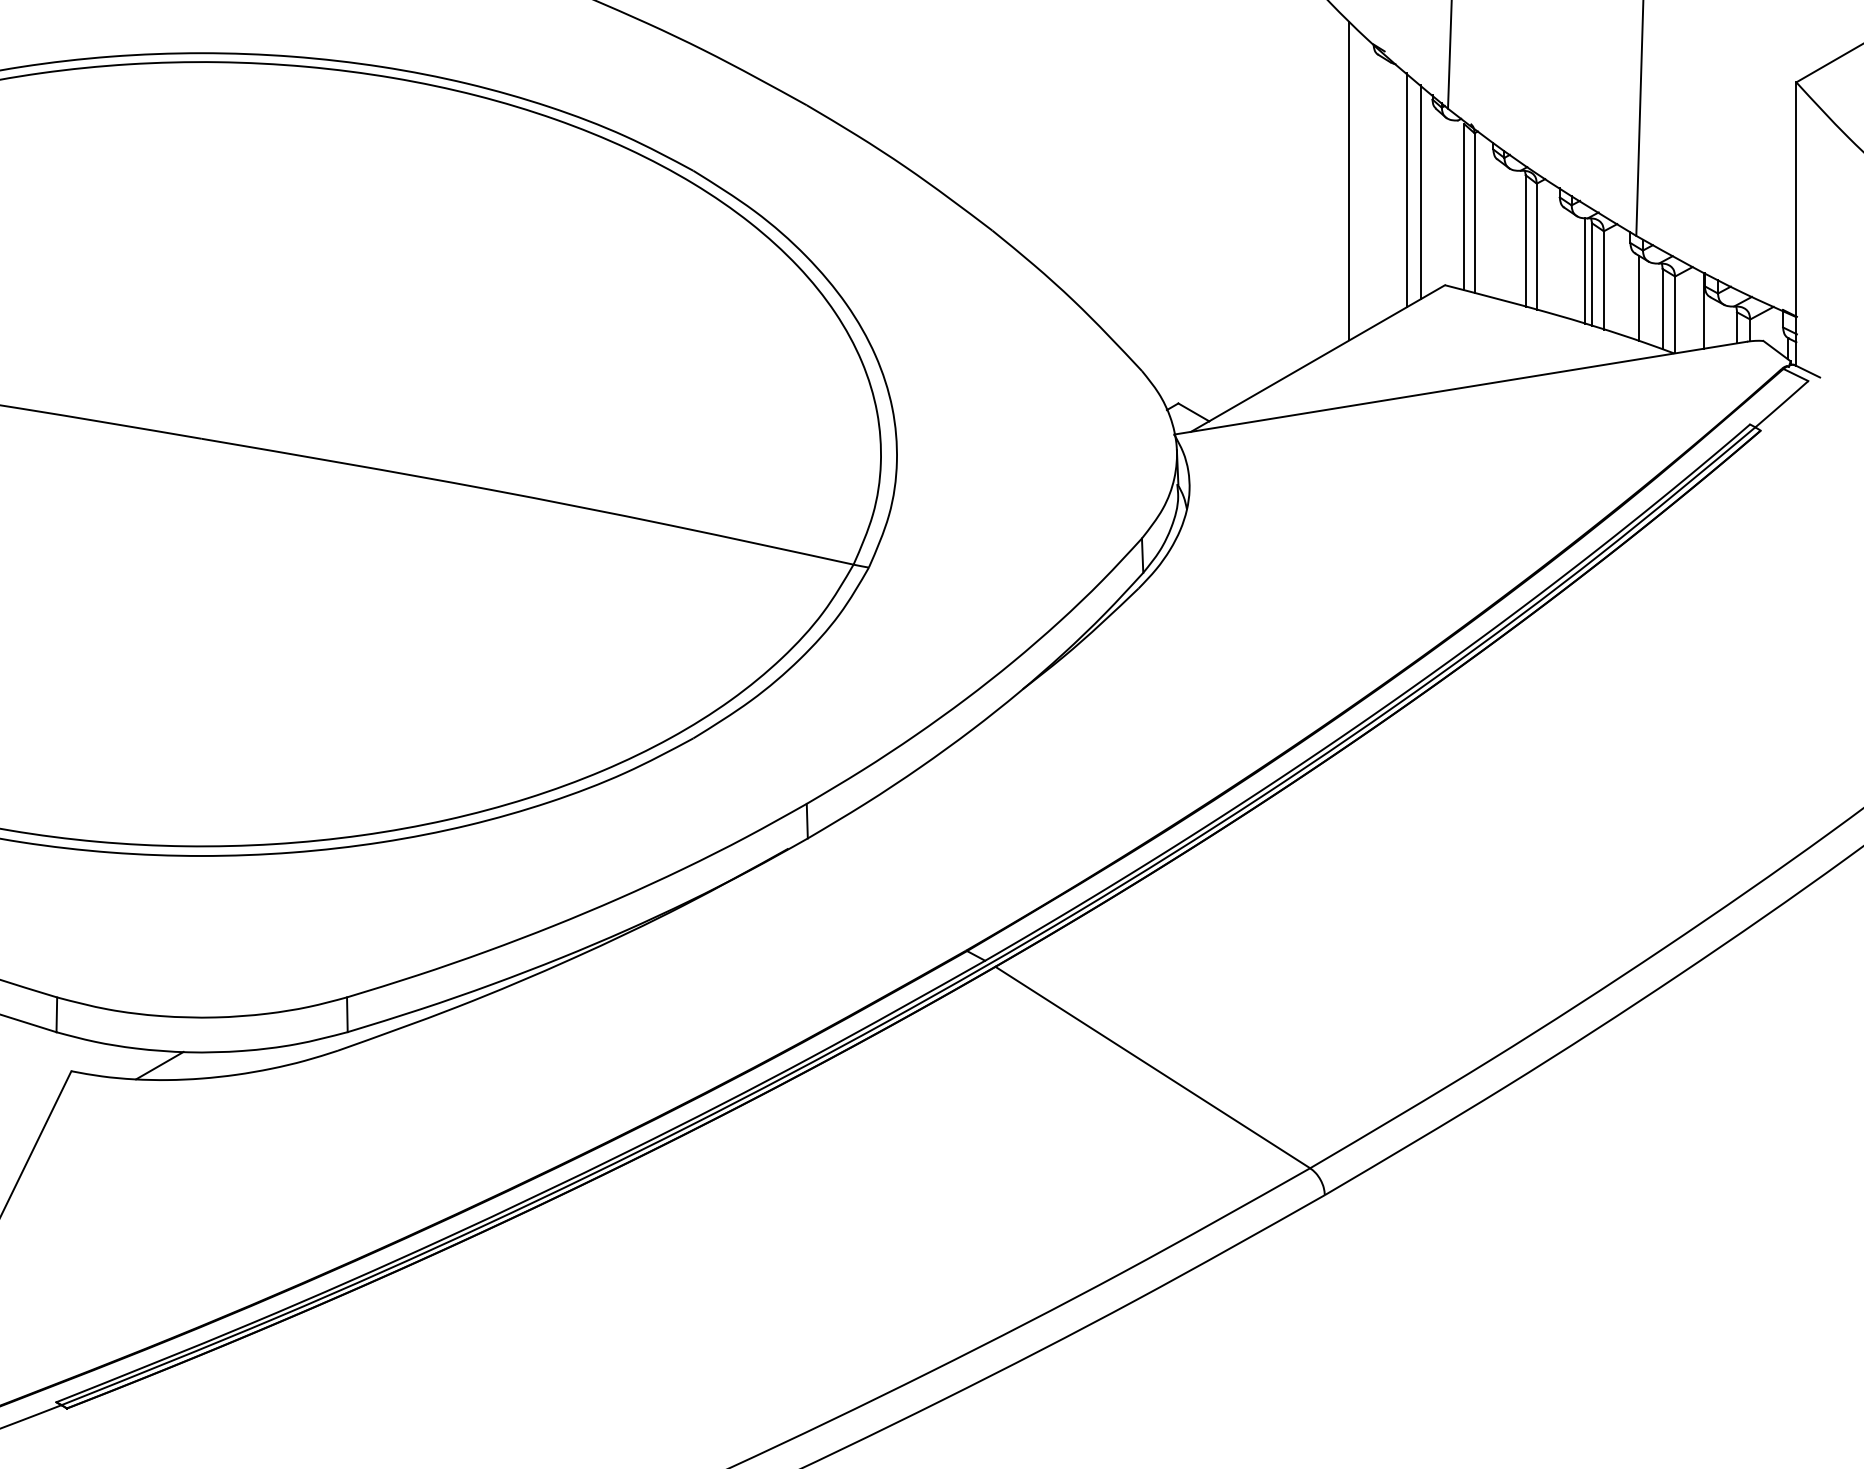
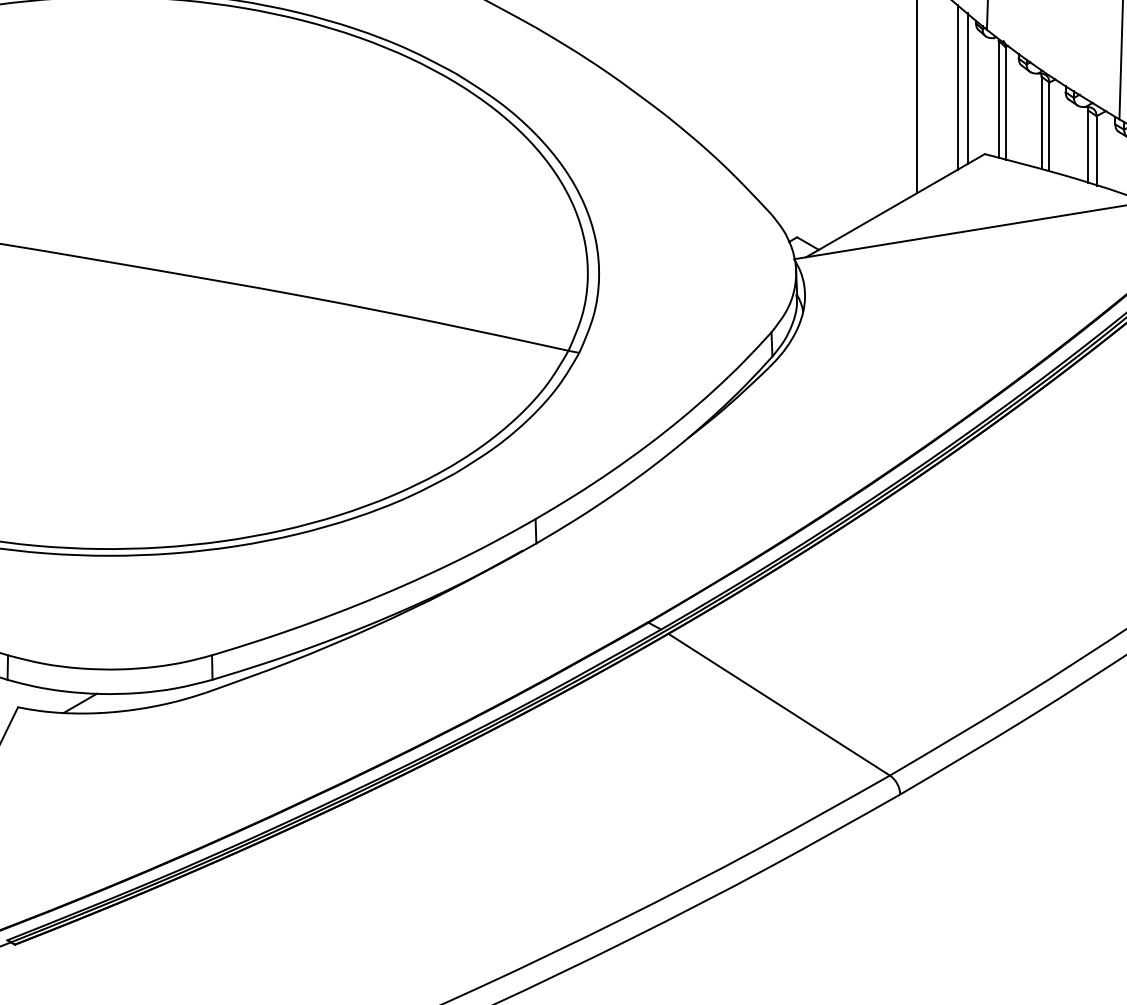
line: (1584, 271) -> (1082, 144), removed
line: (1638, 297) -> (1120, 162), removed

